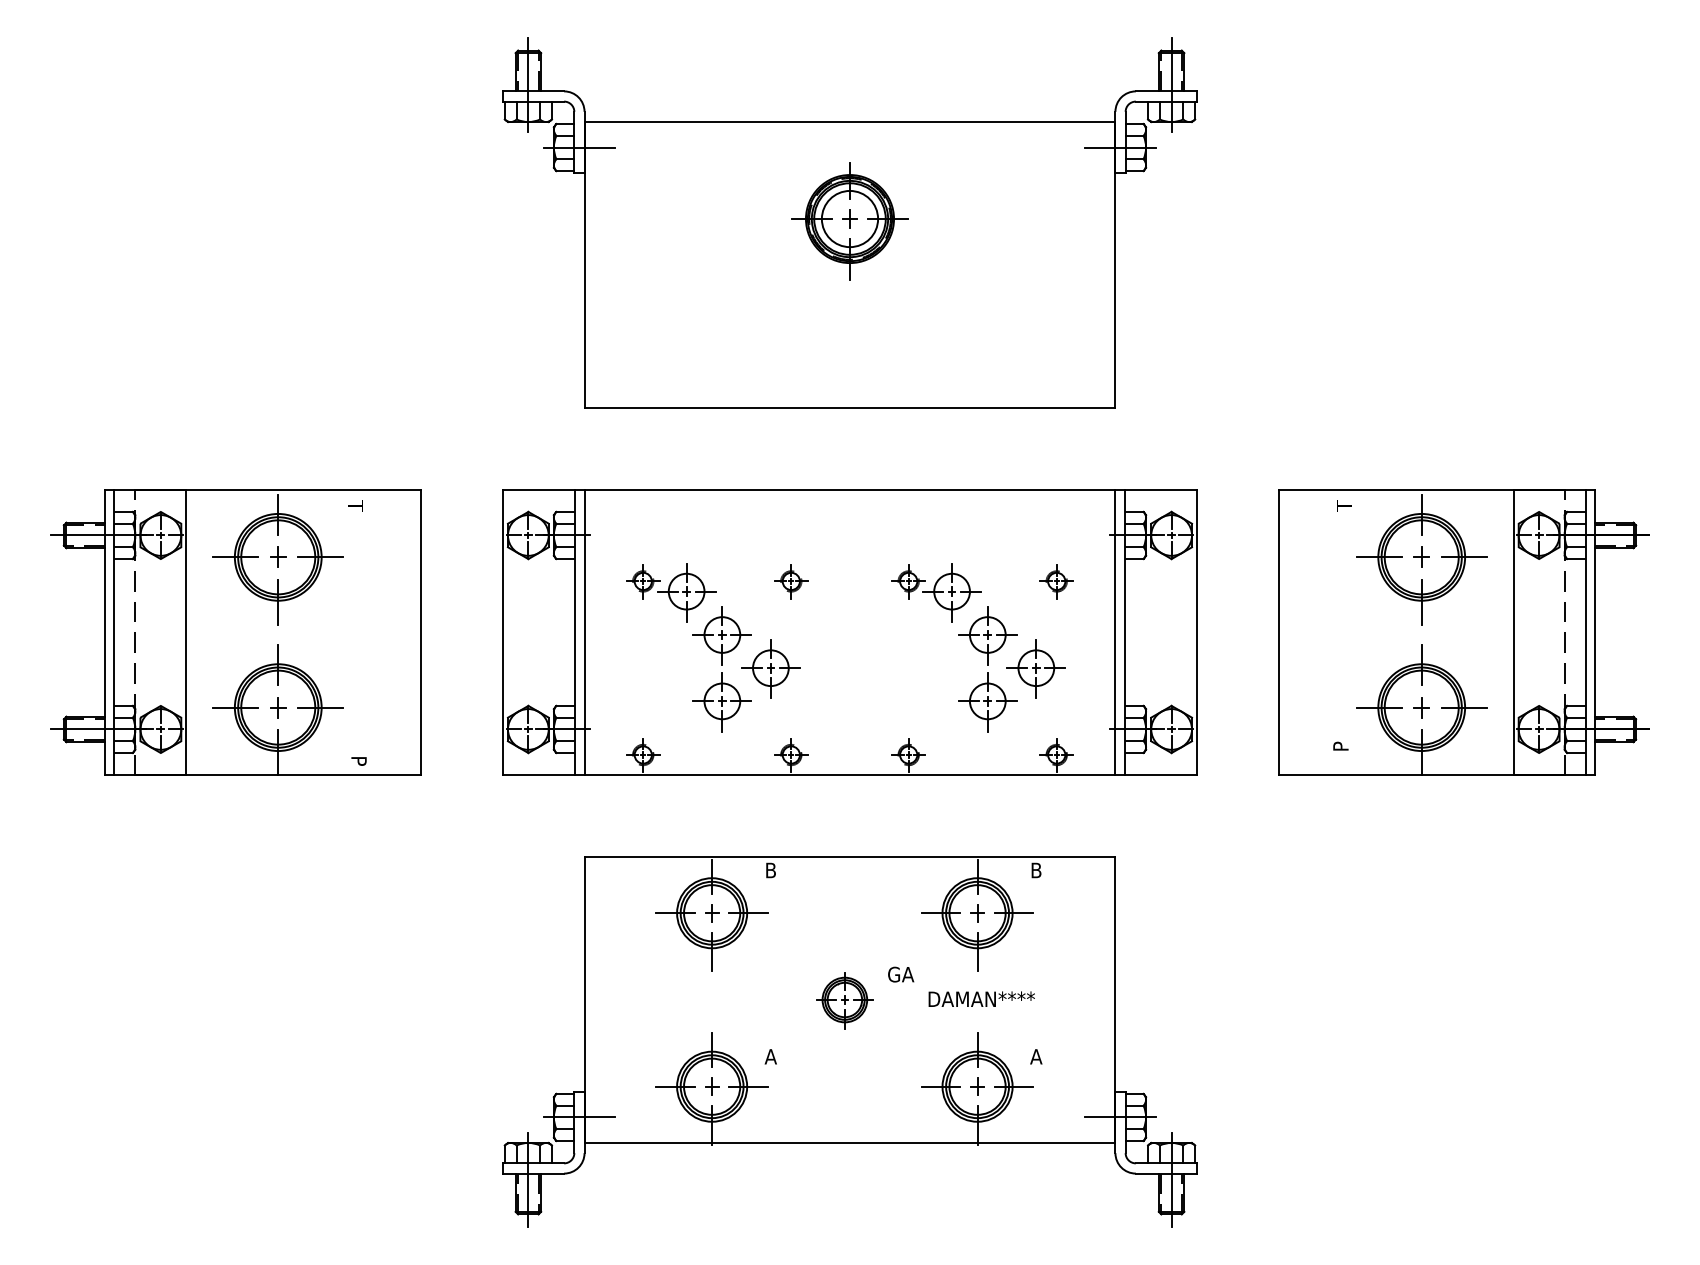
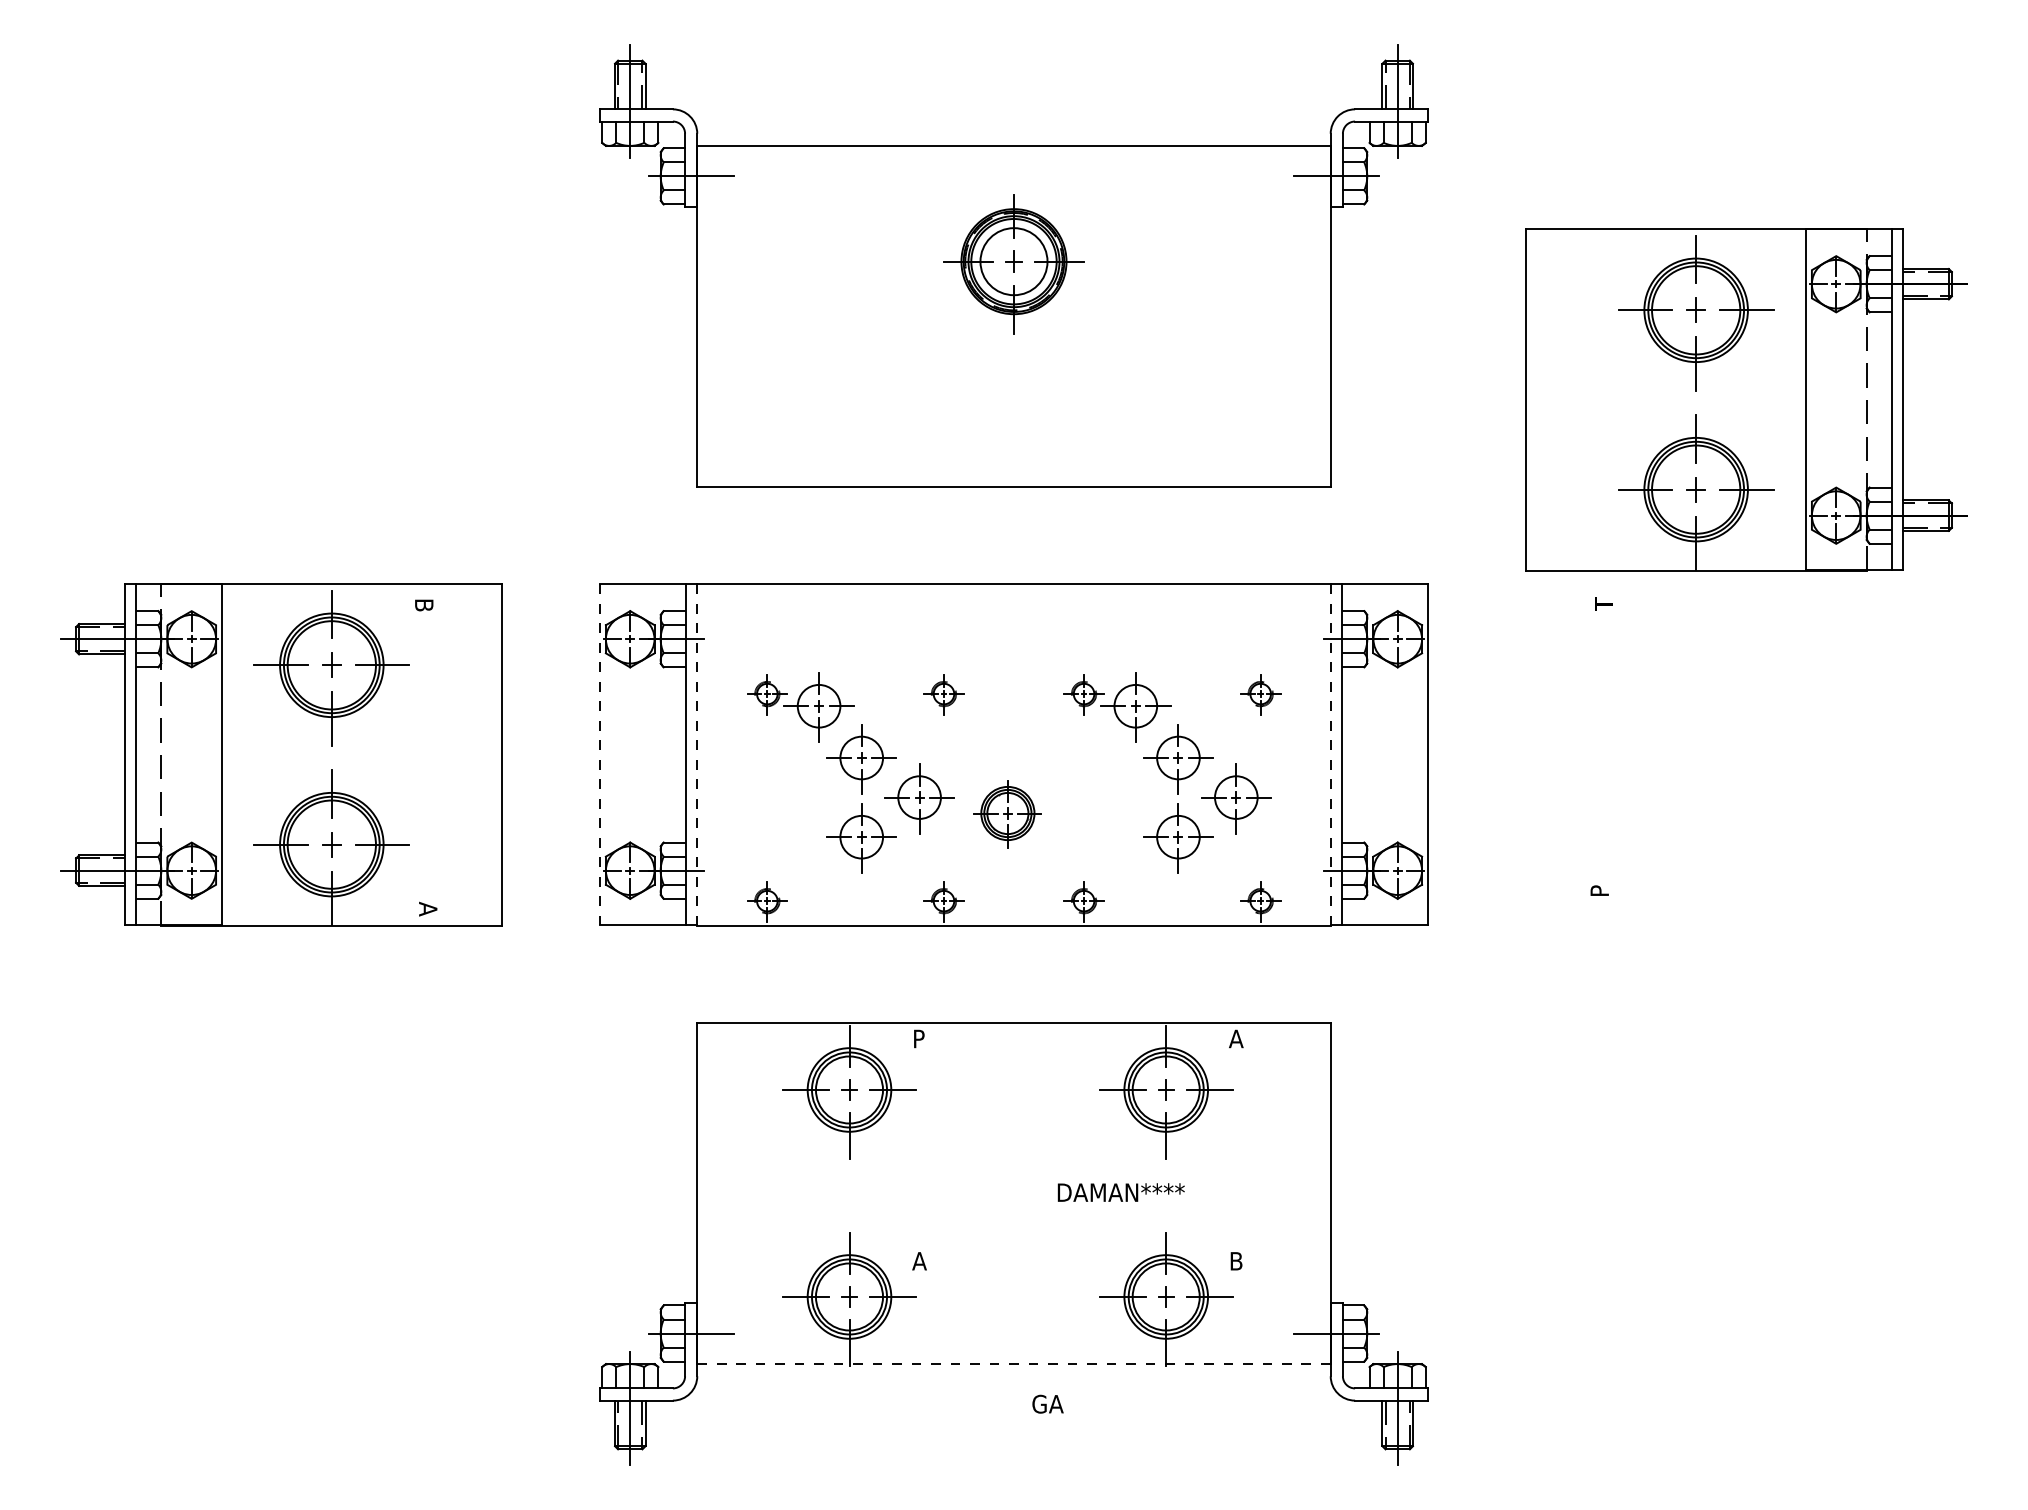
text: (355, 506) -> (424, 604), T -> B
line: (502, 632) -> (599, 754), solid -> dashed
line: (584, 632) -> (697, 755), solid -> dashed
line: (1115, 632) -> (1330, 755), solid -> dashed
part: (1463, 632) -> (1746, 399), moved
text: (359, 761) -> (428, 908), P -> A
text: (771, 870) -> (920, 1039), B -> P
text: (1036, 870) -> (1236, 1038), B -> A
text: (900, 974) -> (1047, 1403), moved
text: (981, 999) -> (1120, 1192), moved
part: (844, 1000) -> (1007, 814), moved
text: (1036, 1056) -> (1236, 1261), A -> B
line: (850, 1143) -> (1014, 1364), solid -> dashed

